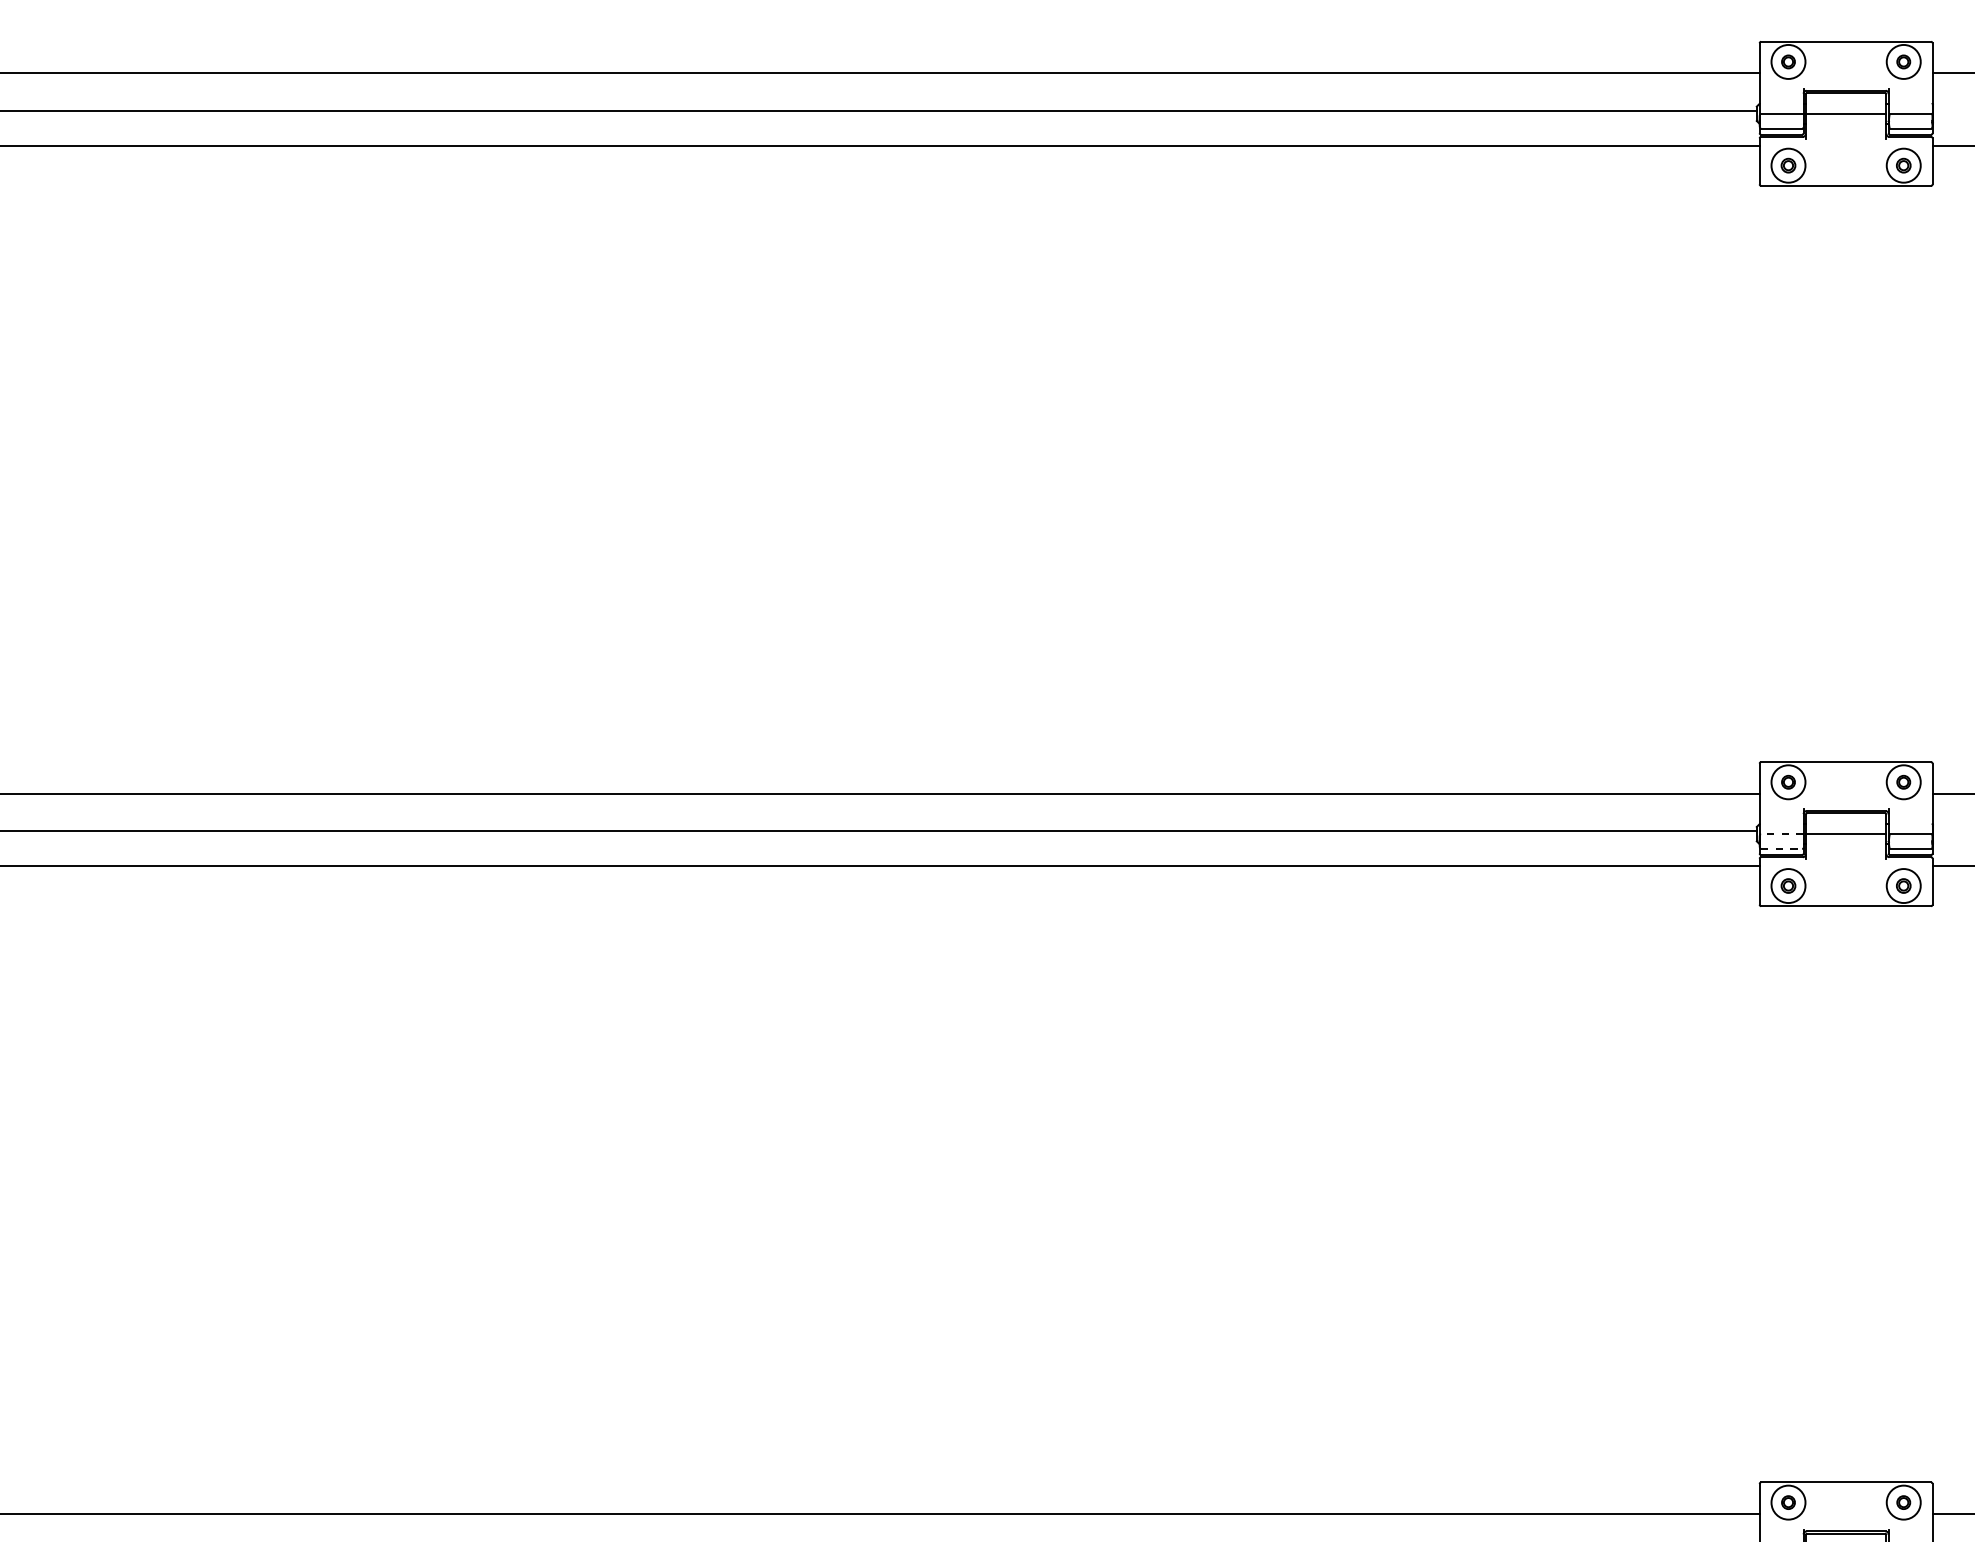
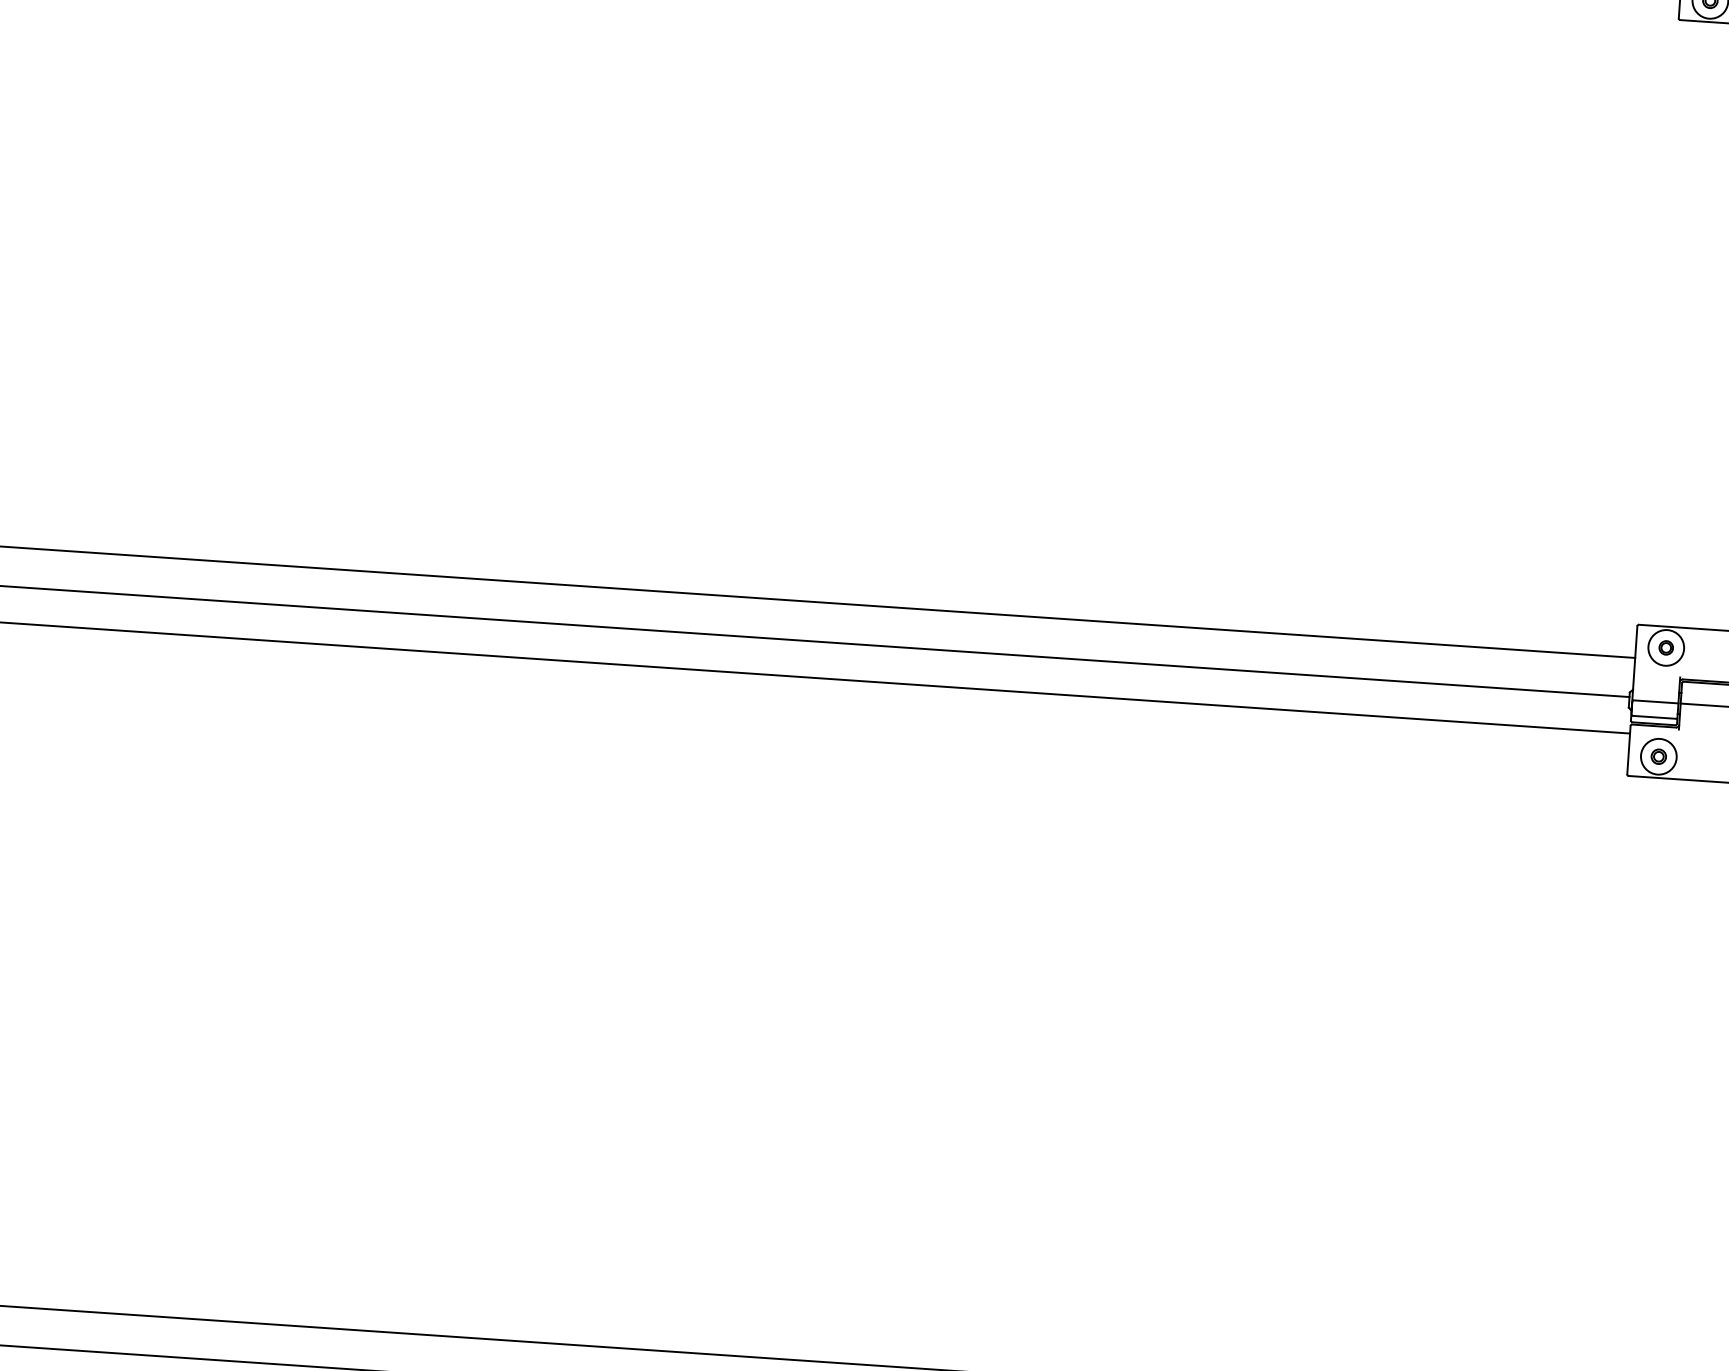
line: (1781, 834) -> (1655, 702), dashed -> solid
line: (1781, 848) -> (1654, 716), dashed -> solid

